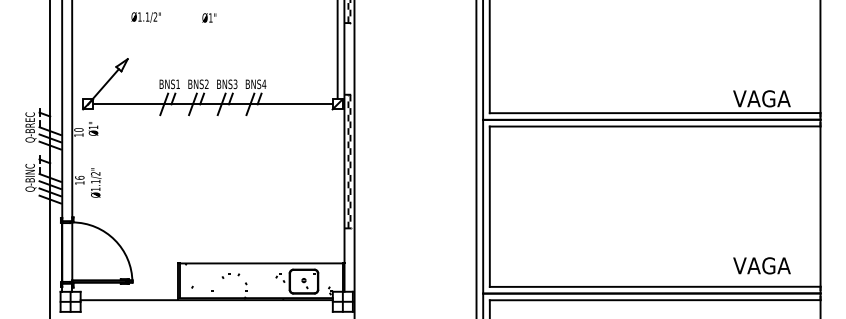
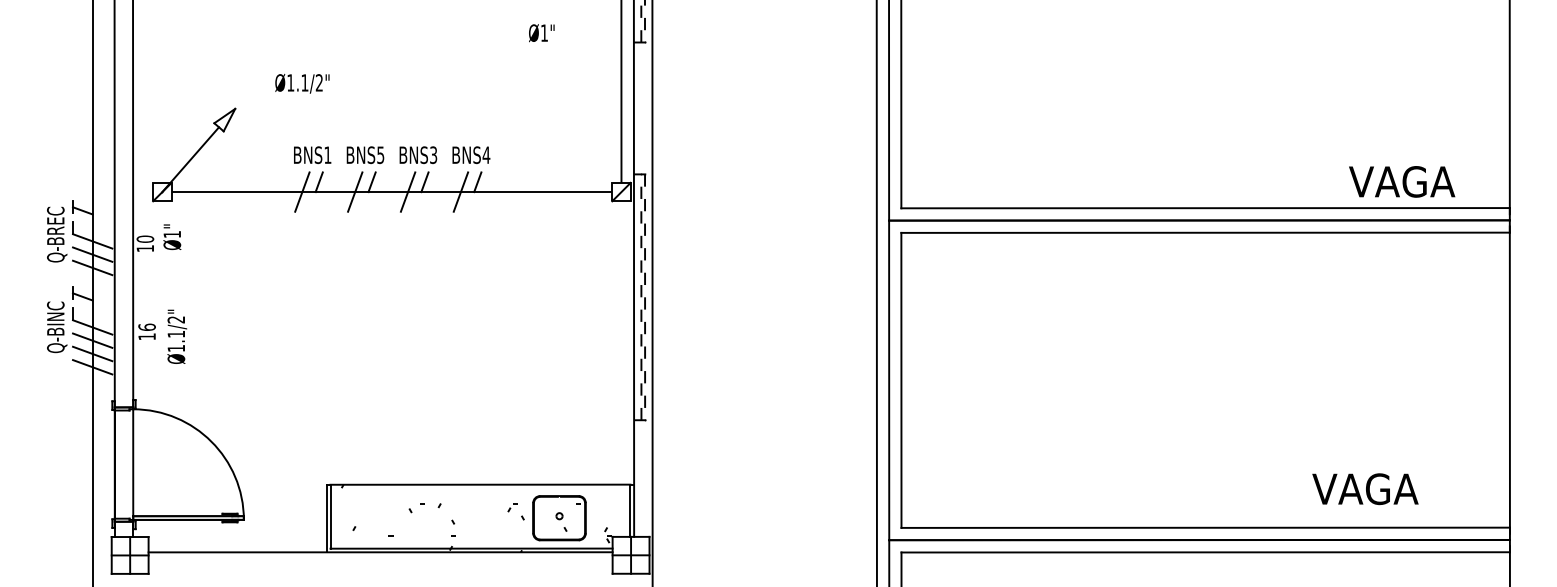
text: (145, 17) -> (301, 83), moved
text: (209, 17) -> (542, 32), moved
text: (206, 84) -> (380, 155), BNS2 -> BNS5
text: (761, 265) -> (1364, 488), moved

